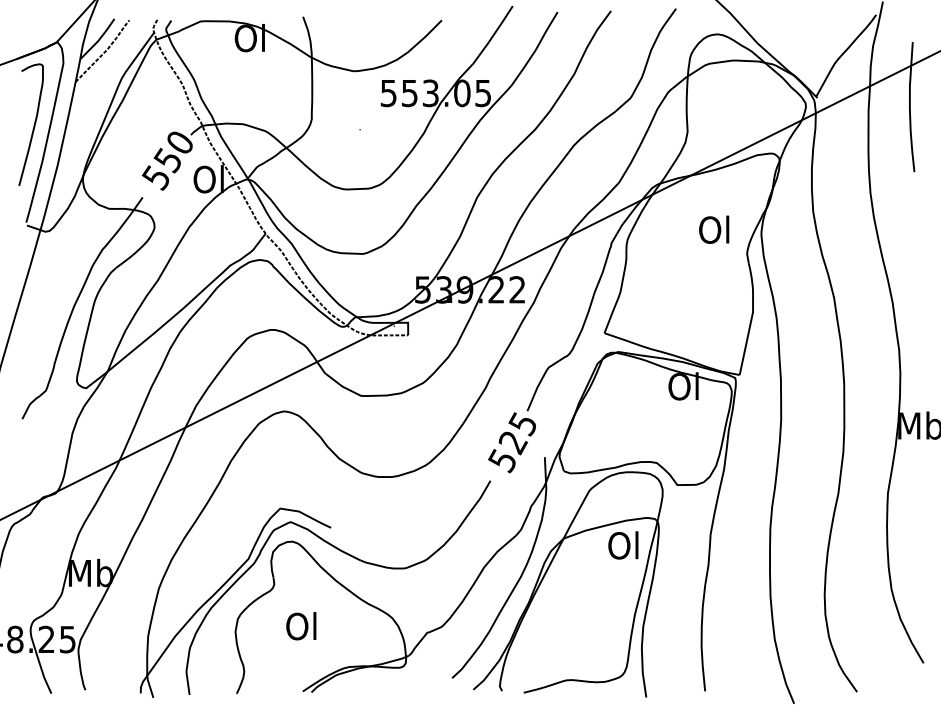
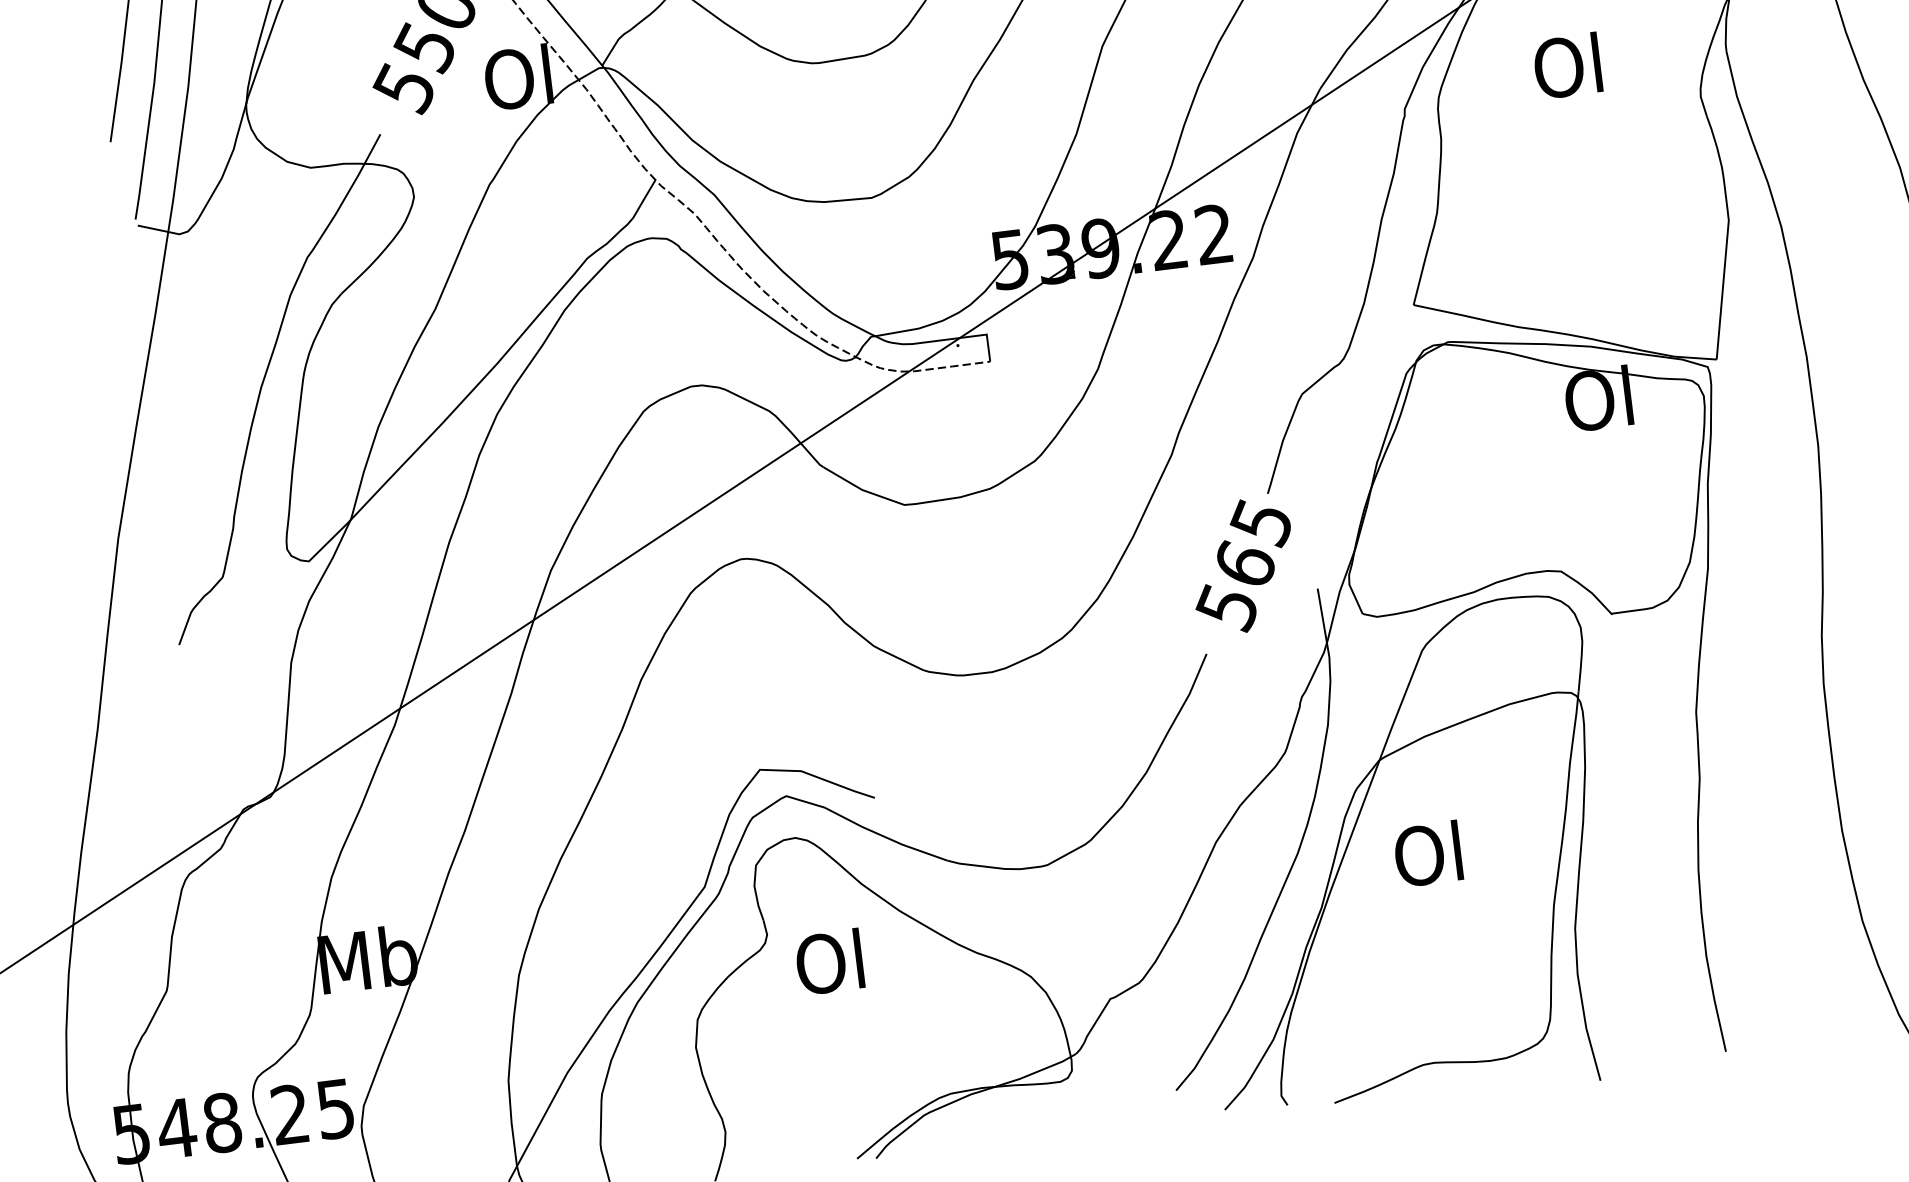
text: (714, 229) -> (1568, 65), moved
text: (513, 442) -> (1246, 565), 525 -> 565
text: (623, 545) -> (1428, 854), moved
text: (301, 626) -> (830, 962), moved

